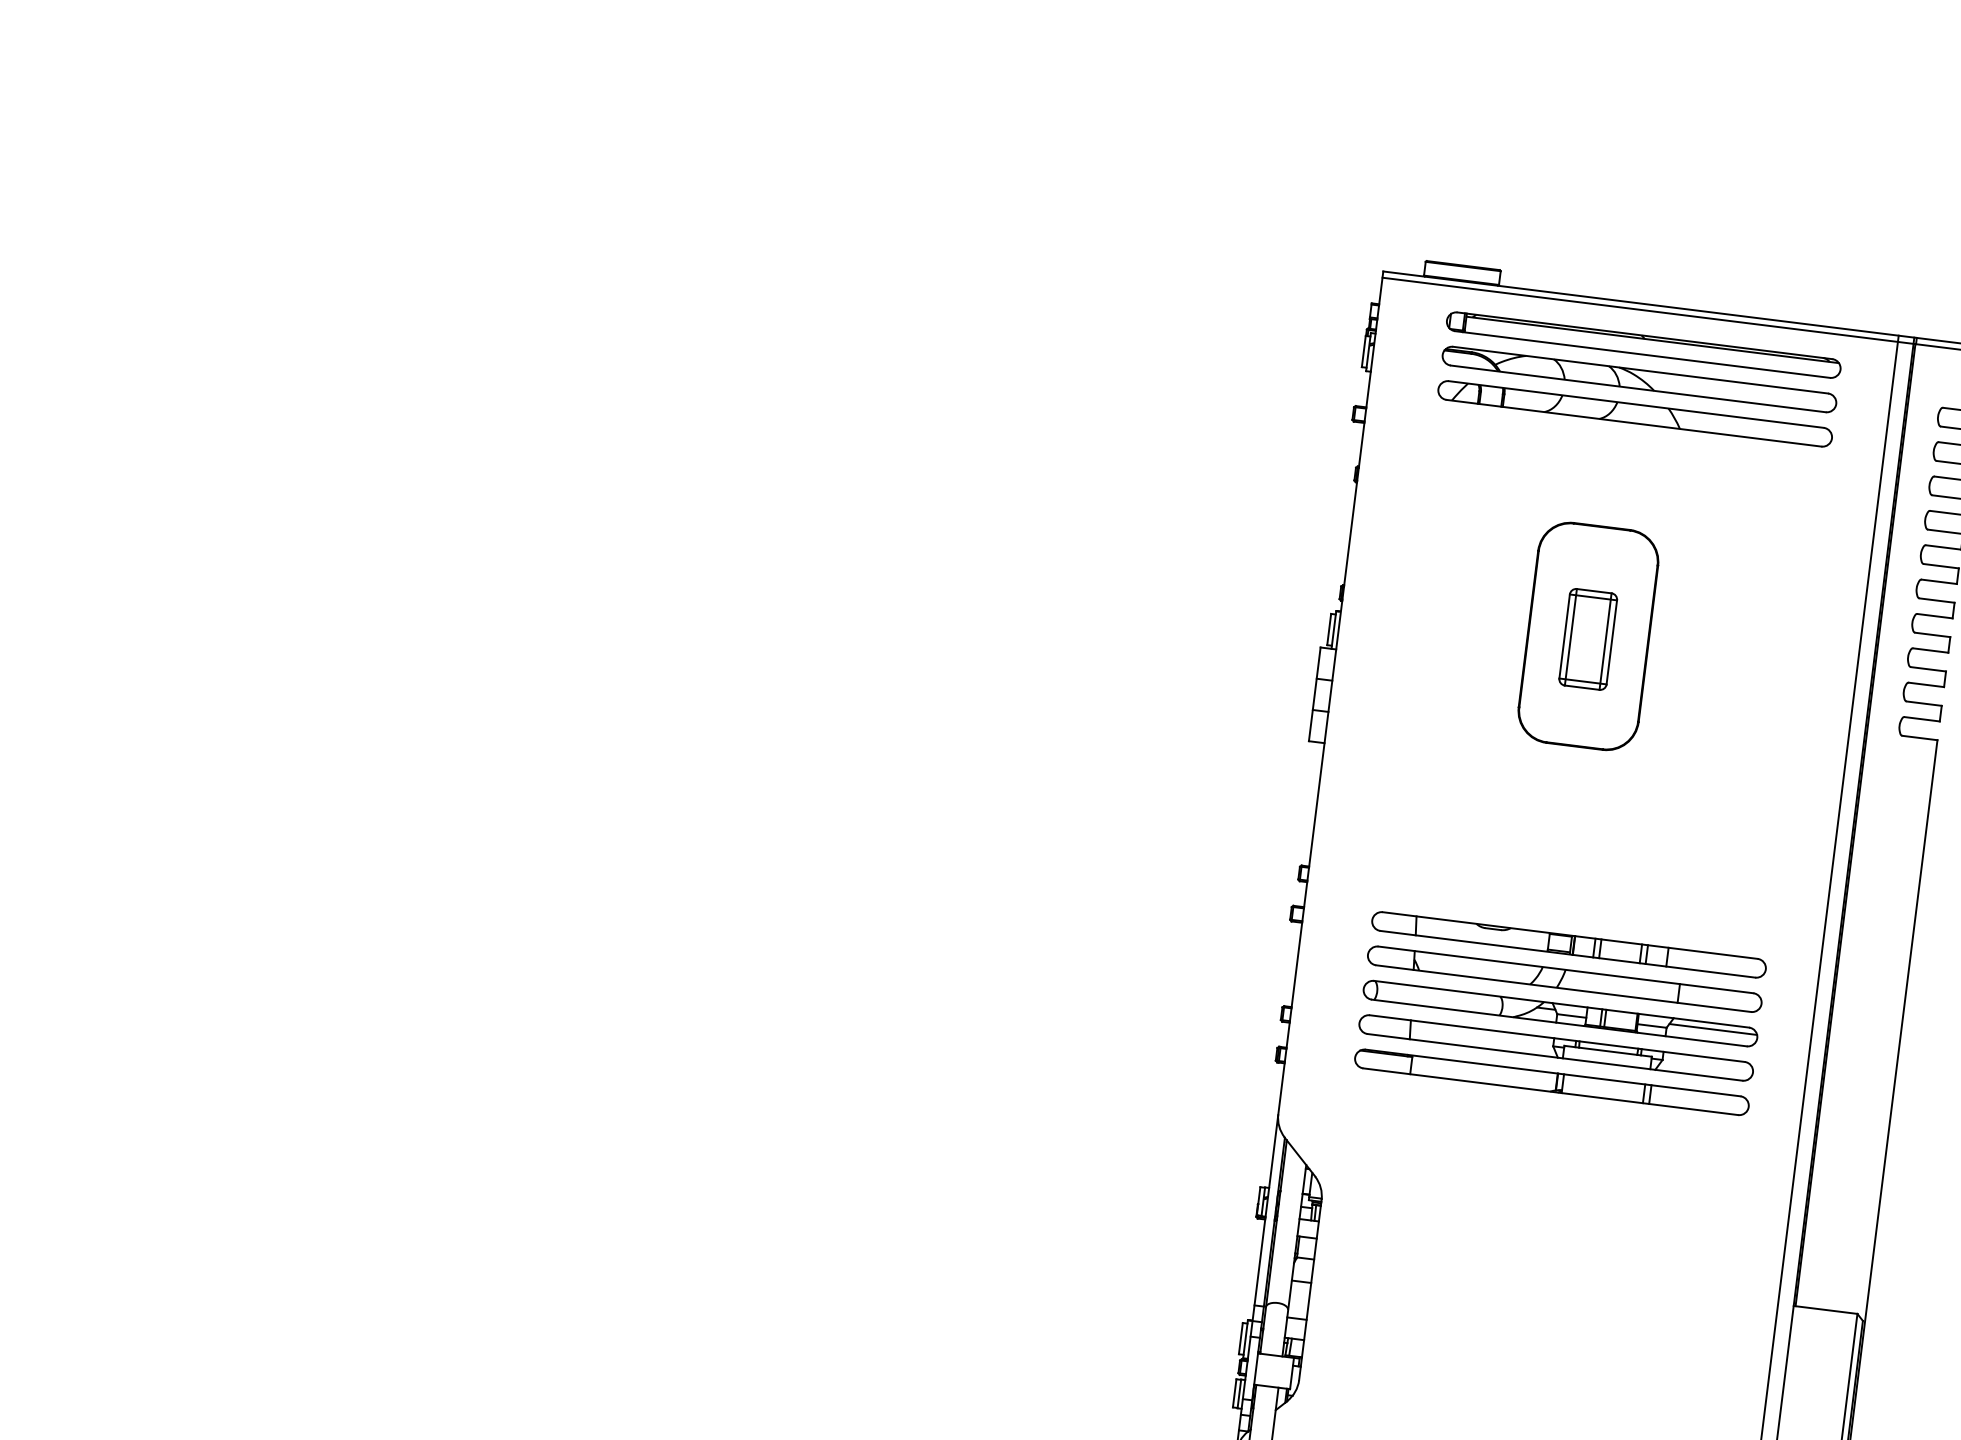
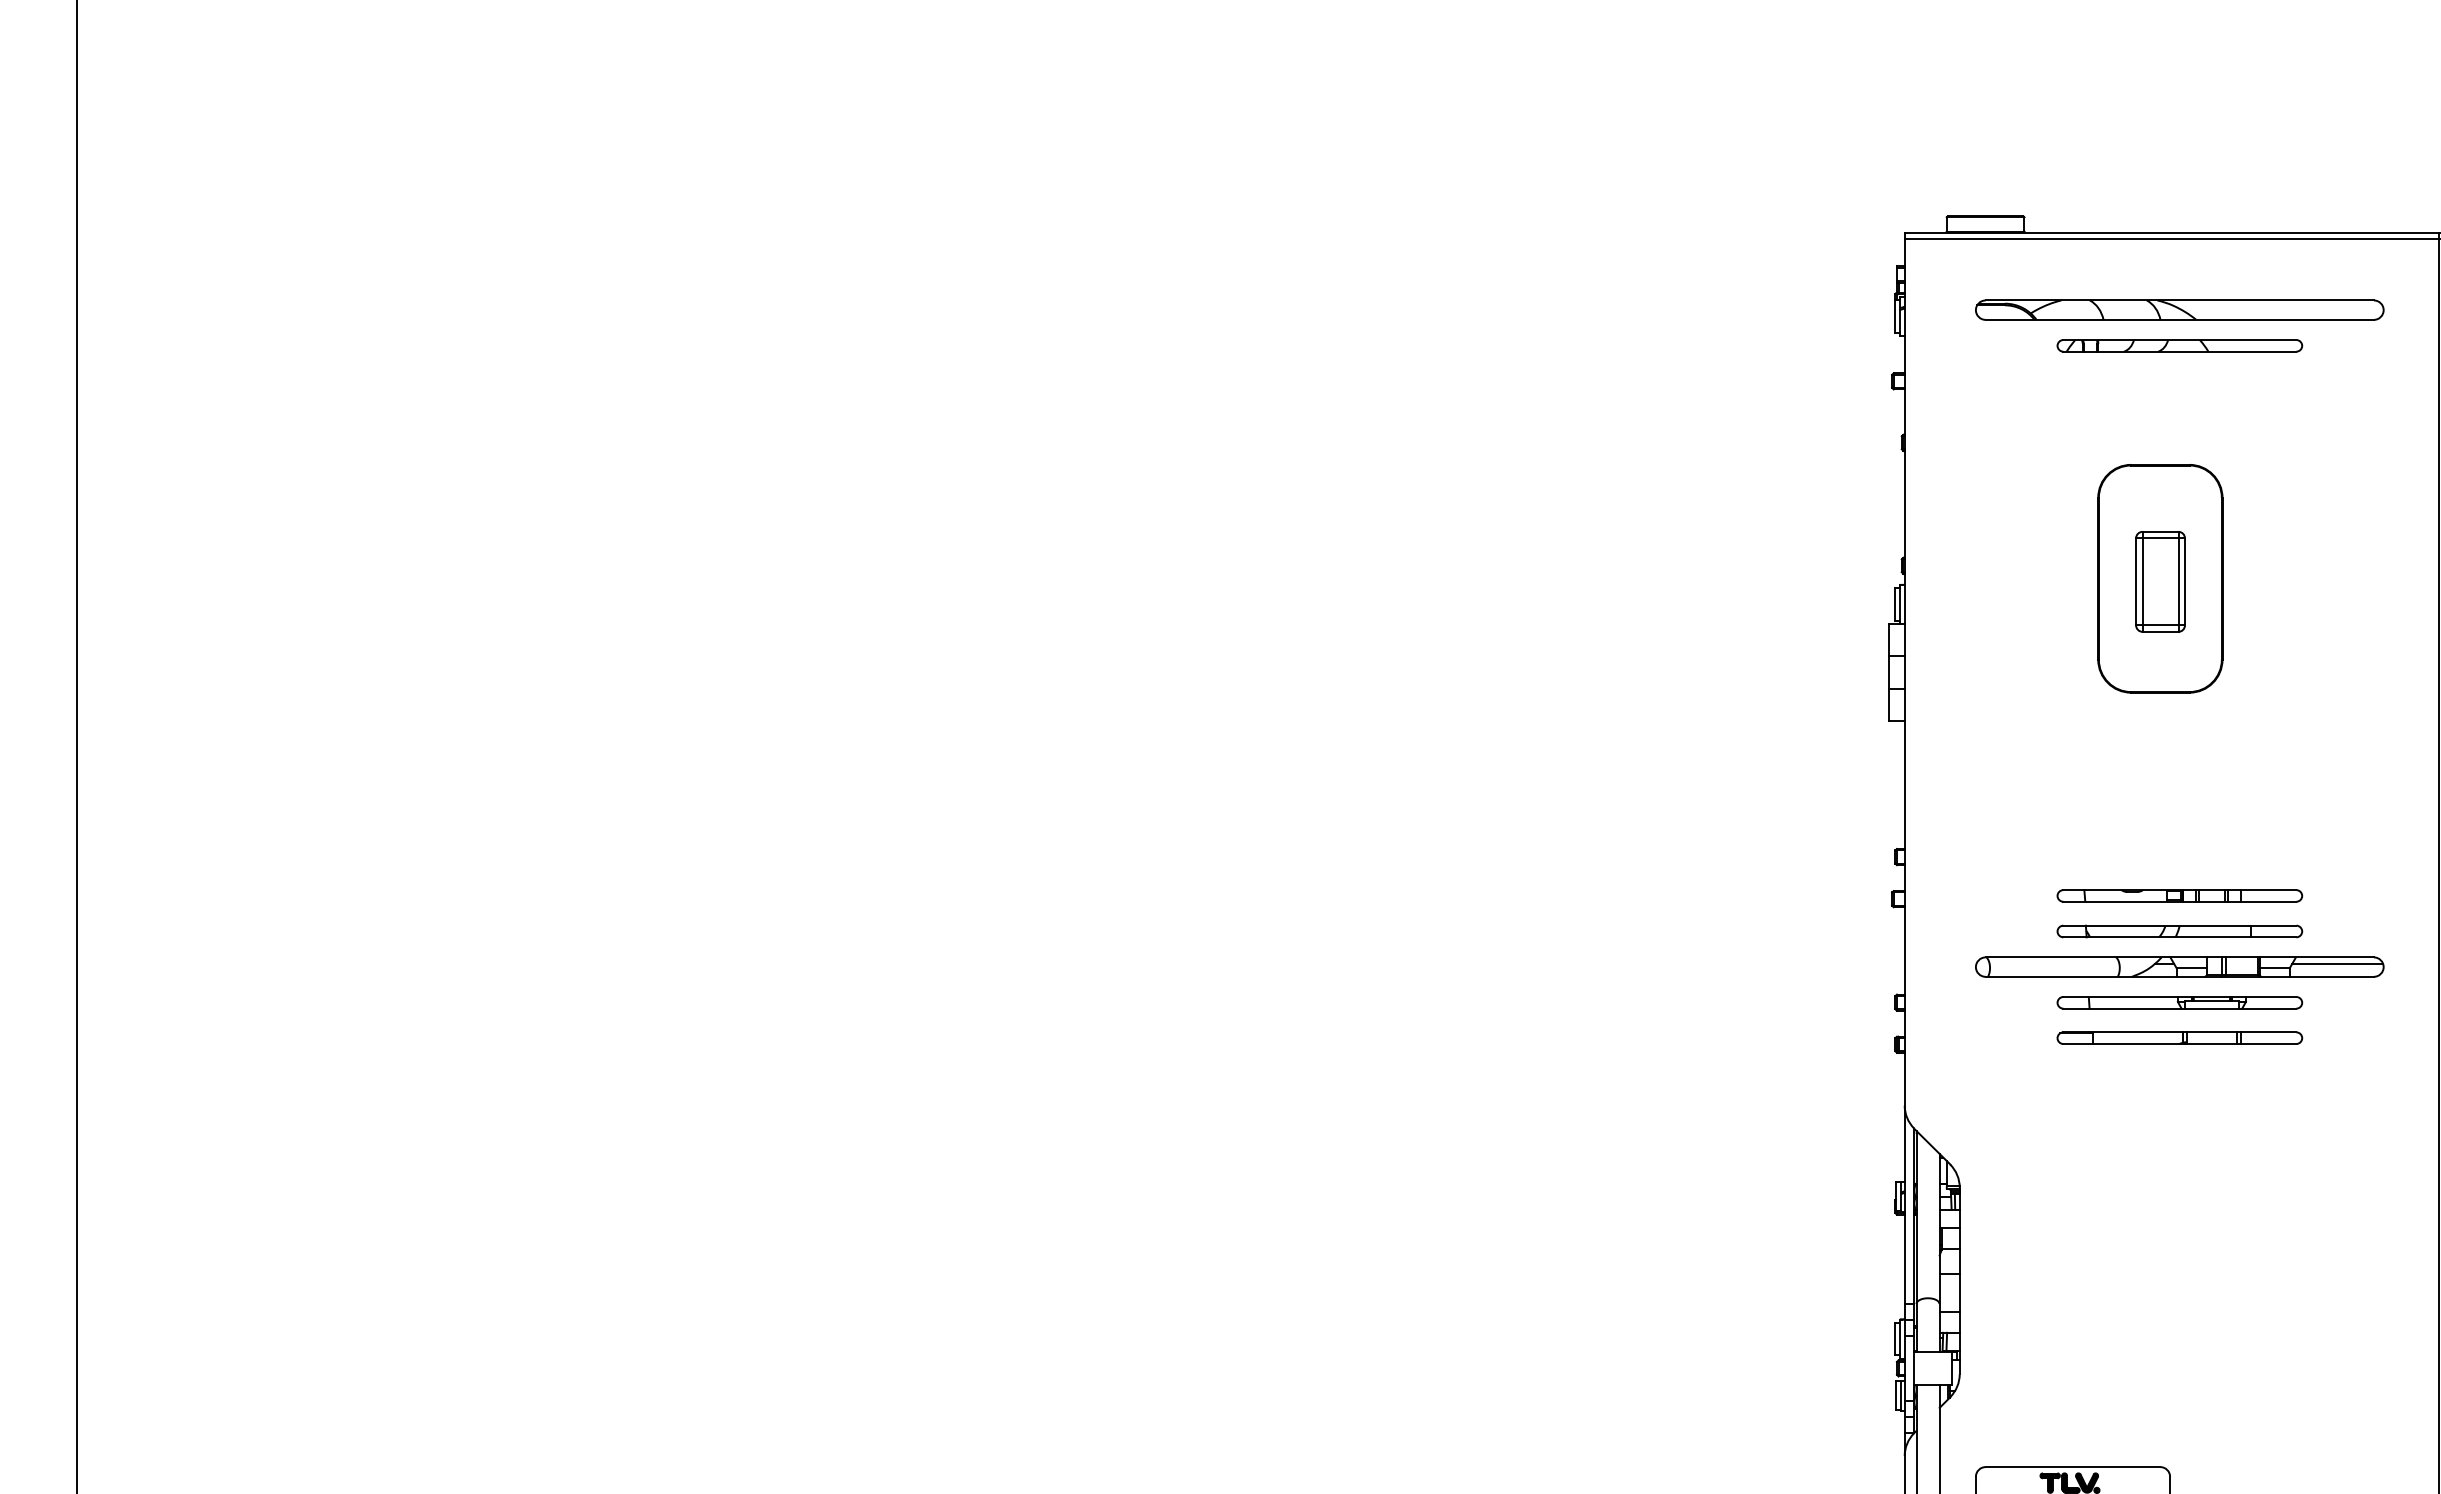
part: (1643, 345) -> (2179, 274), removed
part: (1634, 413) -> (2179, 345), size x0.6
part: (1568, 944) -> (2179, 895), size x0.6
part: (1564, 979) -> (2179, 931), size x0.6
part: (1555, 1047) -> (2179, 1002), size x0.6
part: (1551, 1081) -> (2179, 1037), size x0.6

